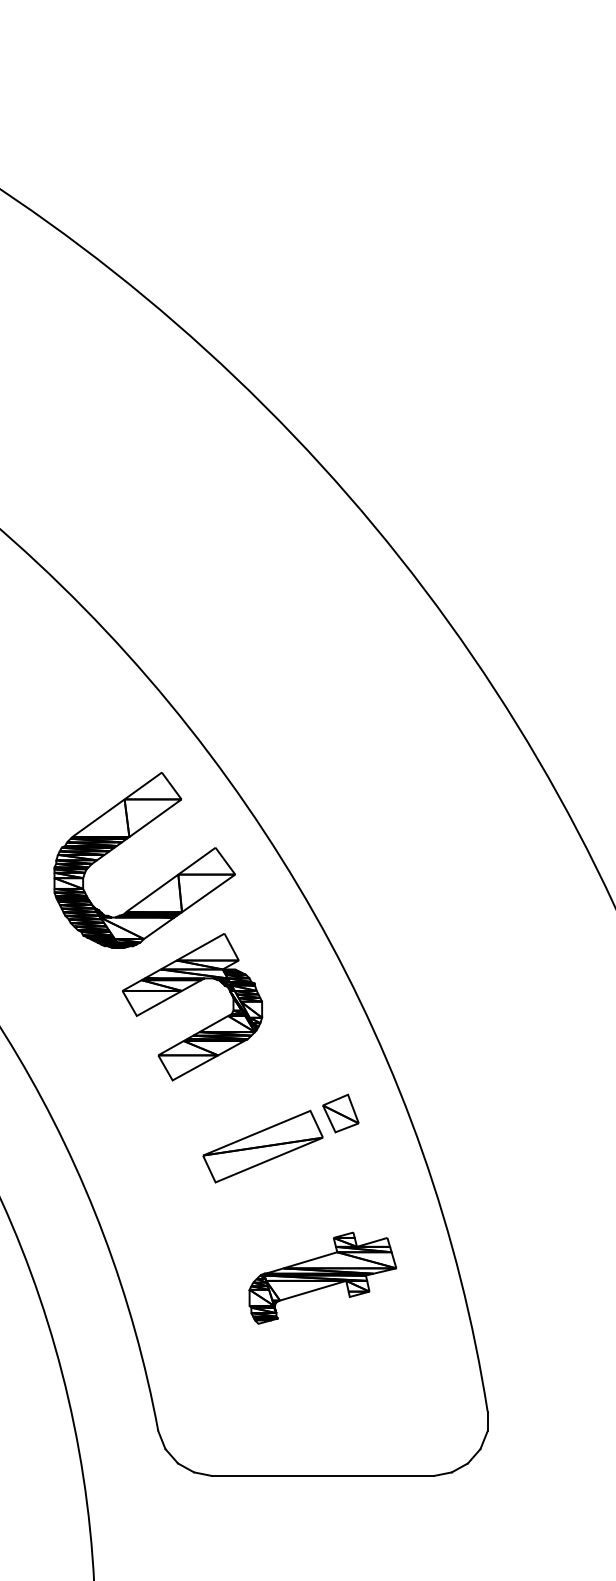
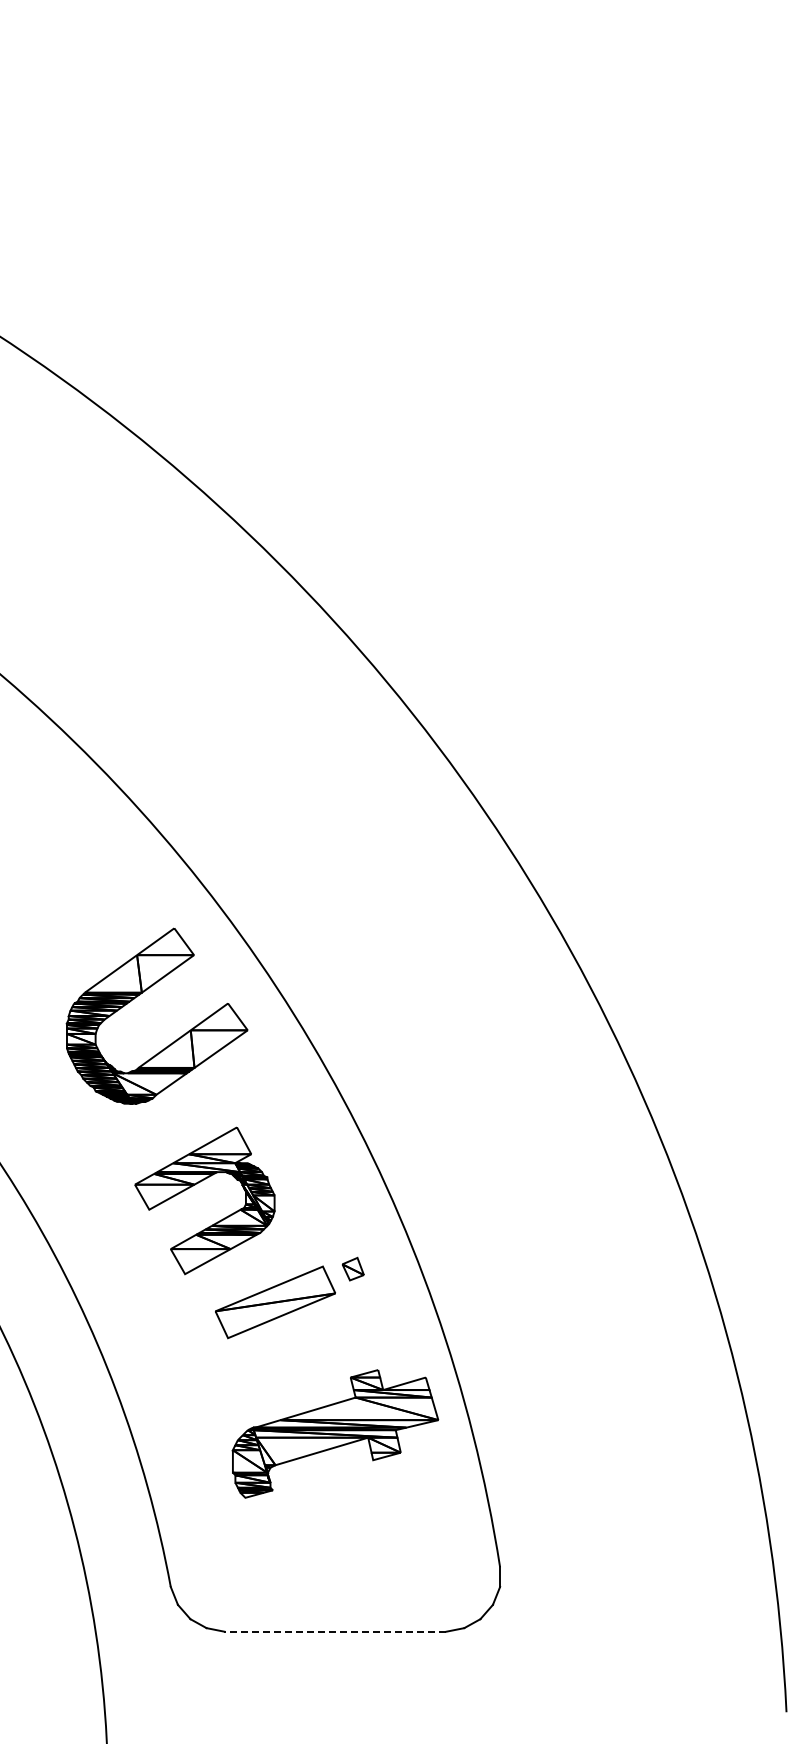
part: (183, 991) -> (195, 1185), moved
part: (340, 1112) -> (352, 1268), size x0.6
part: (322, 1277) -> (334, 1433), size x1.4
line: (323, 1475) -> (335, 1631), solid -> dashed

